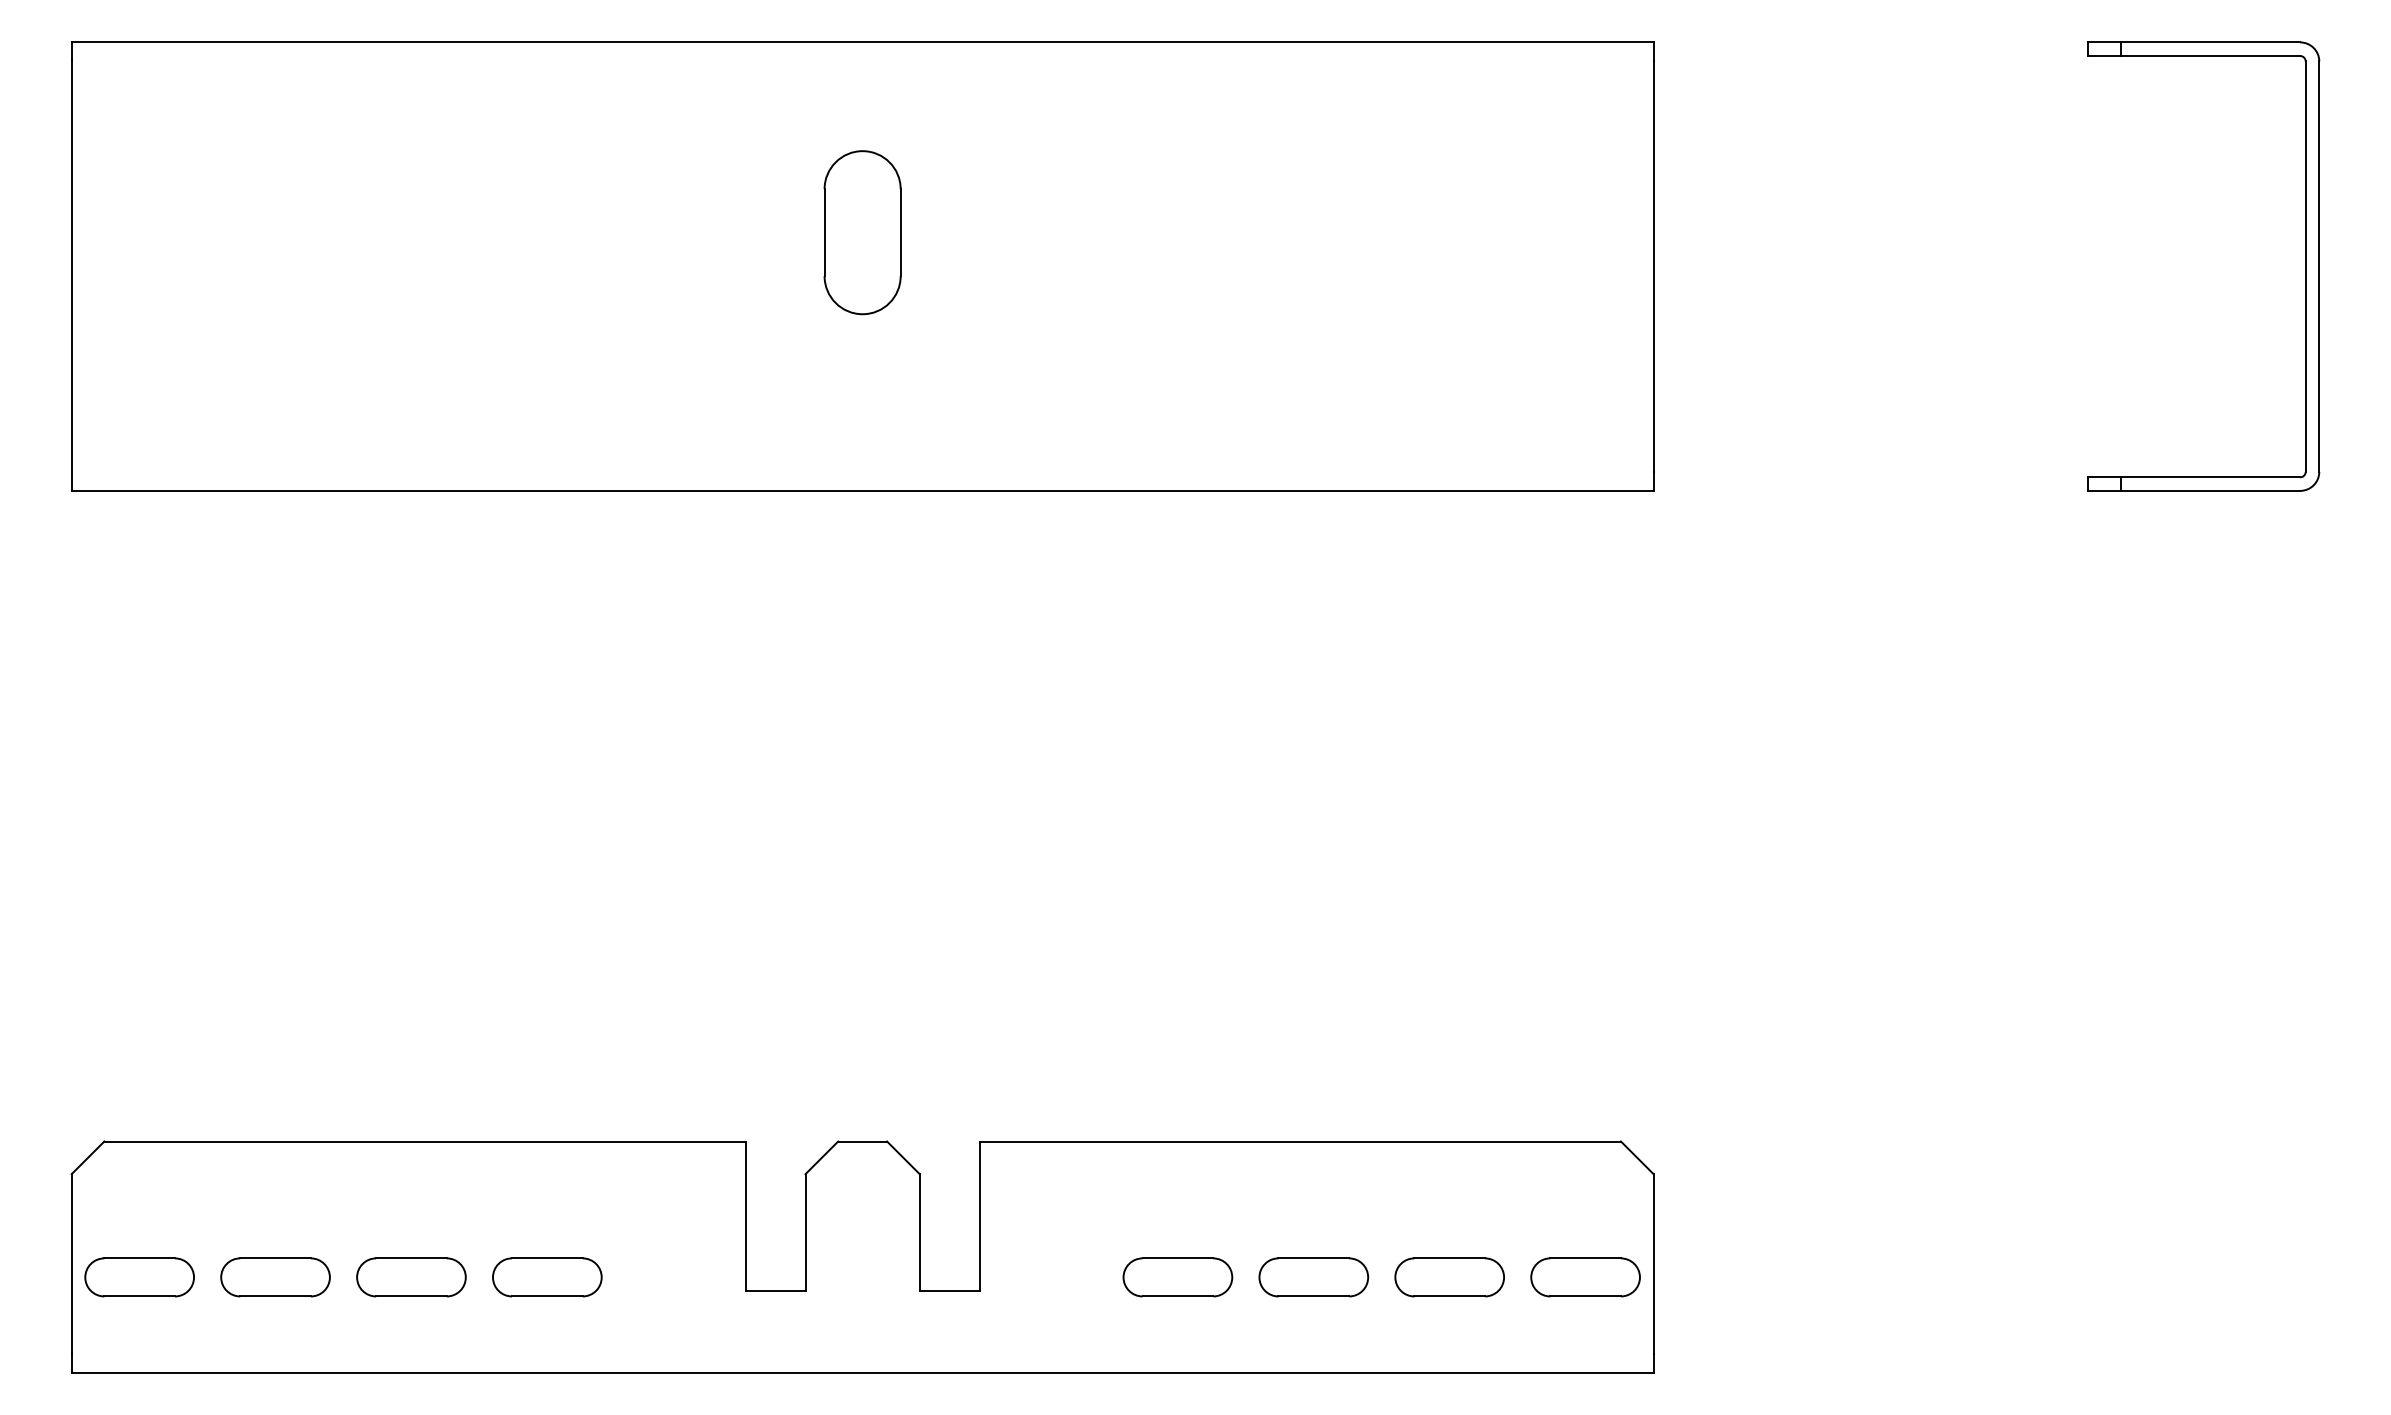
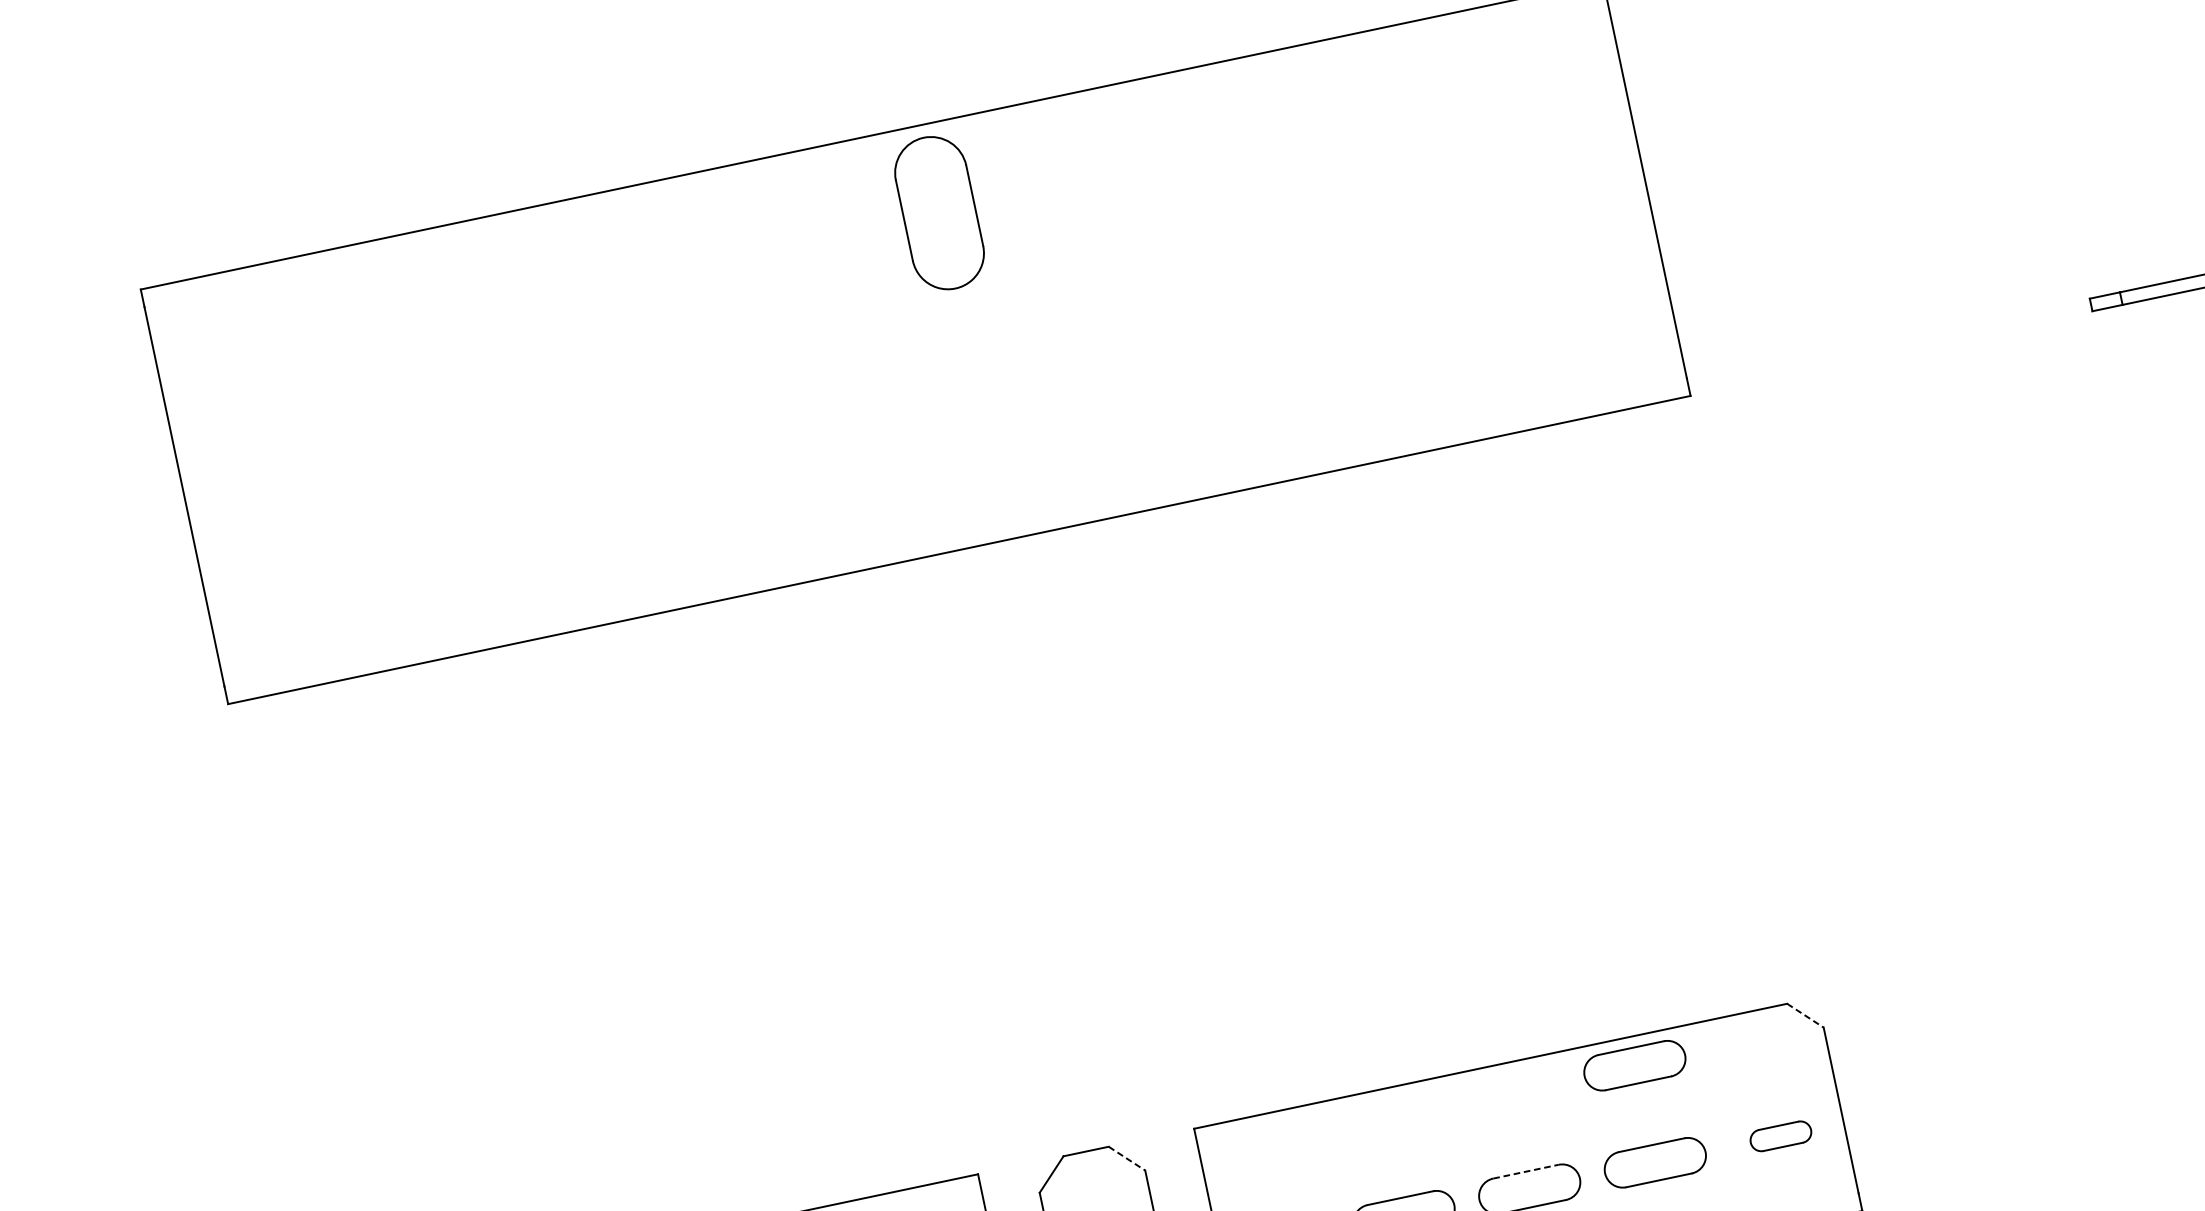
part: (862, 232) -> (939, 213), moved
line: (903, 1158) -> (1127, 1159), solid -> dashed
line: (1637, 1158) -> (1805, 1016), solid -> dashed
part: (1449, 1172) -> (1634, 1065), added
line: (1314, 1258) -> (1526, 1171), solid -> dashed
part: (1585, 1277) -> (1780, 1136), size x0.6

